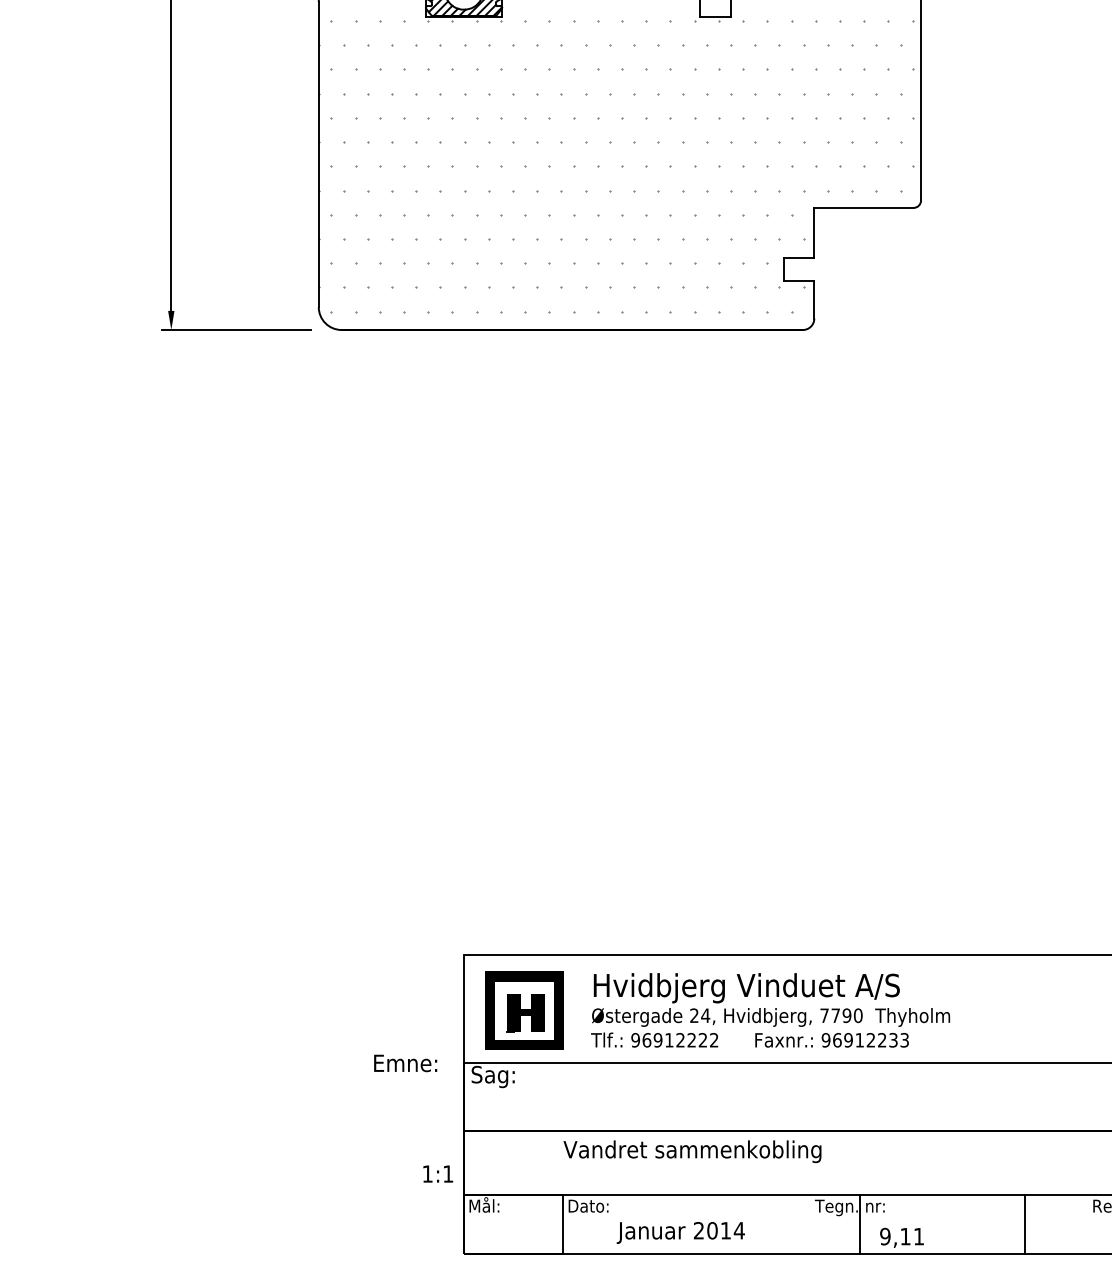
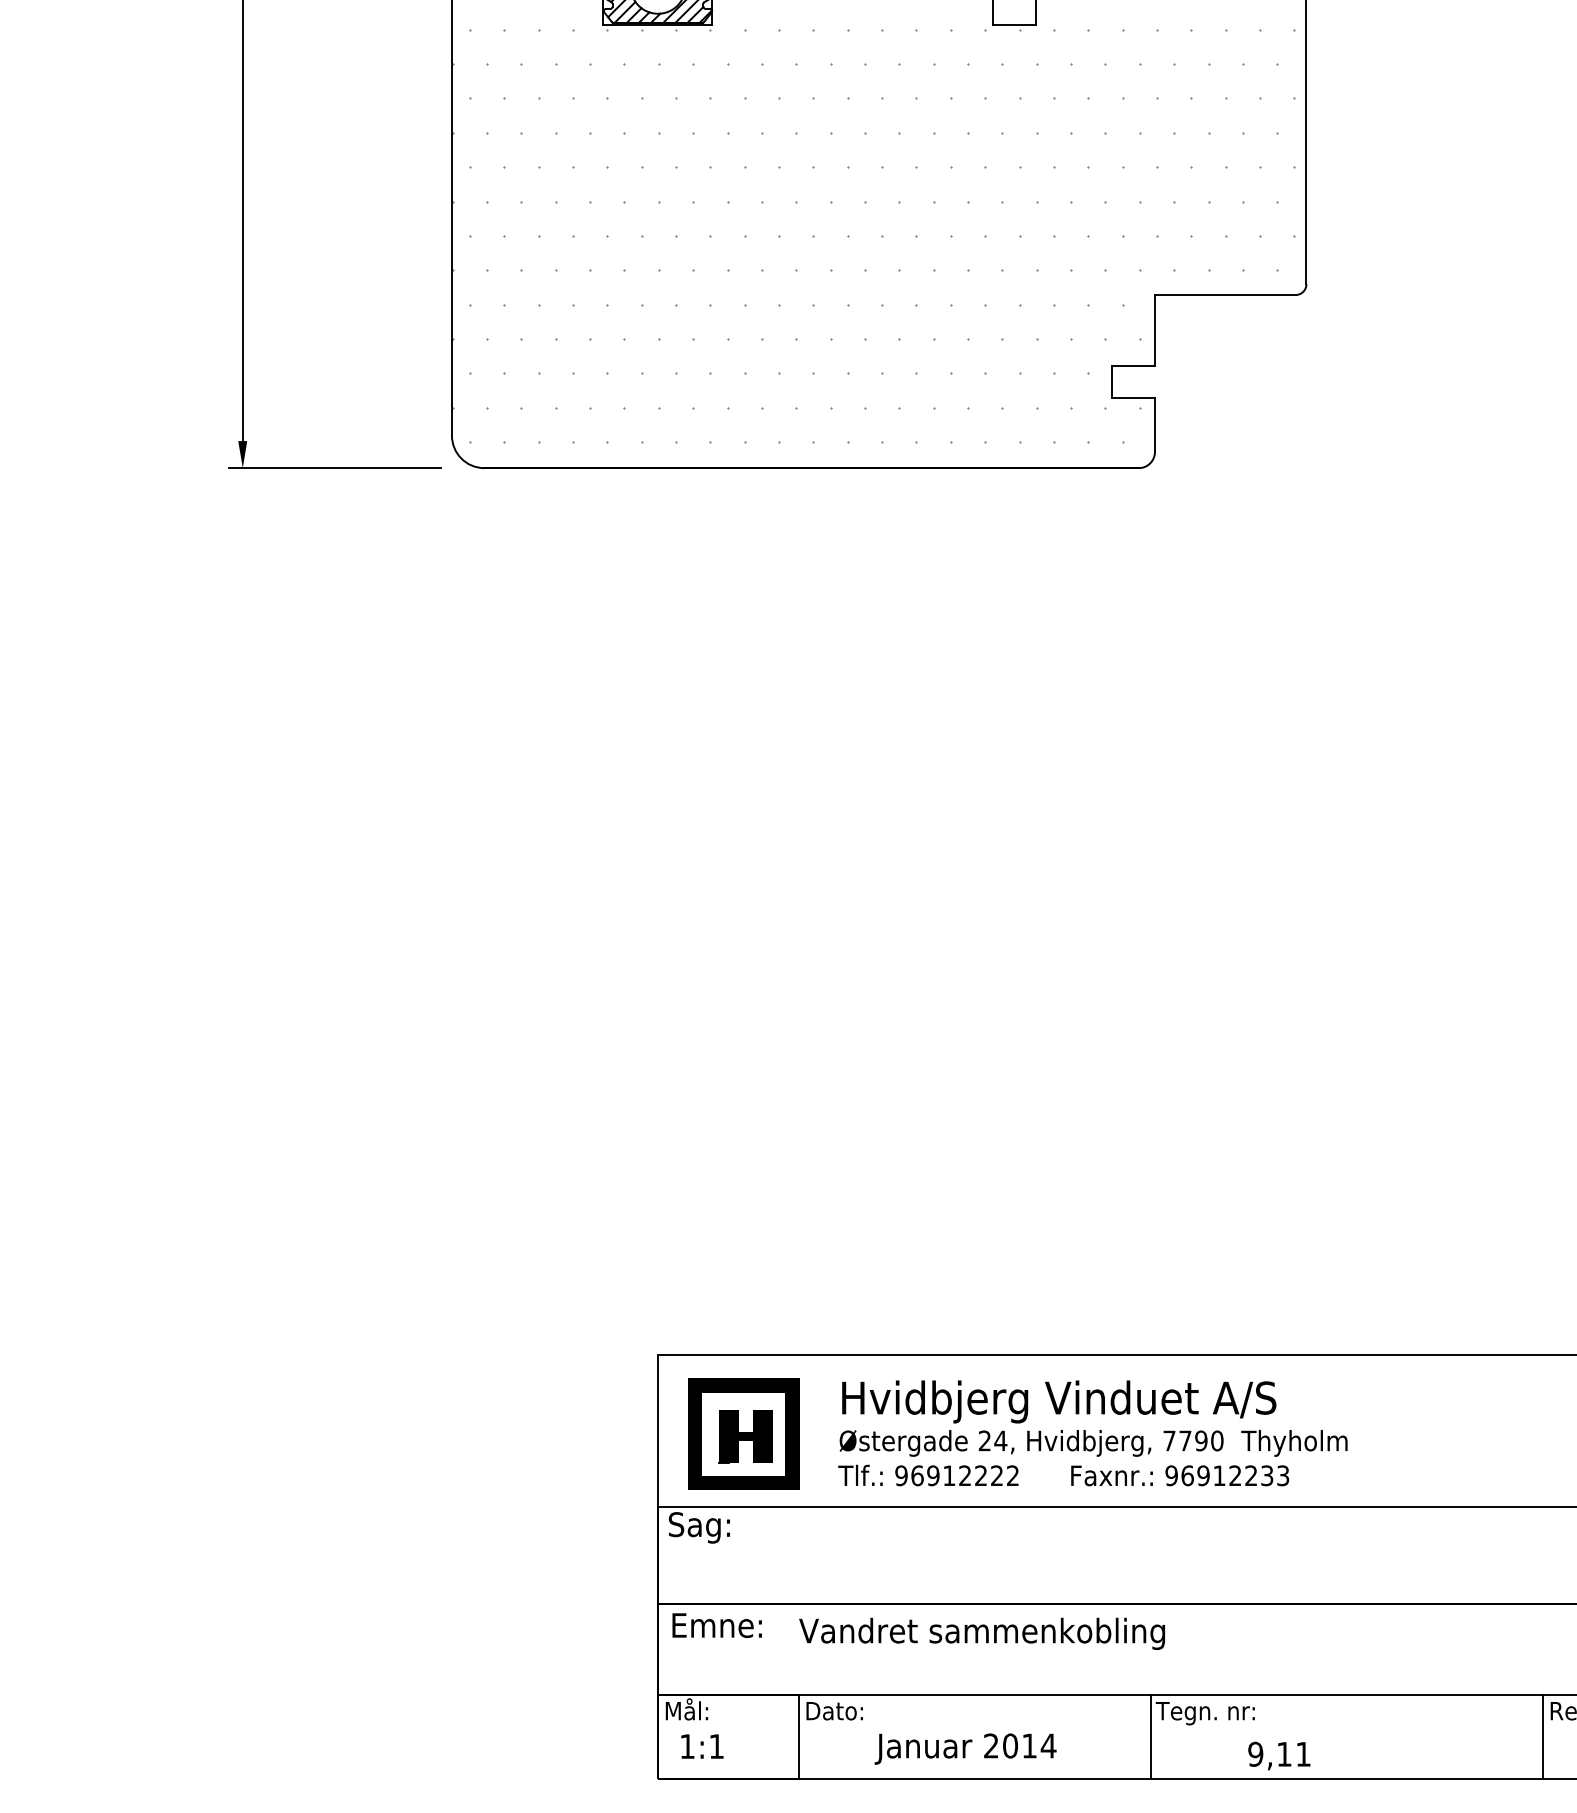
text: (405, 1063) -> (716, 1625), moved
text: (438, 1174) -> (702, 1746), moved
line: (859, 1224) -> (1150, 1736), moved
line: (1024, 1224) -> (1543, 1736), moved

